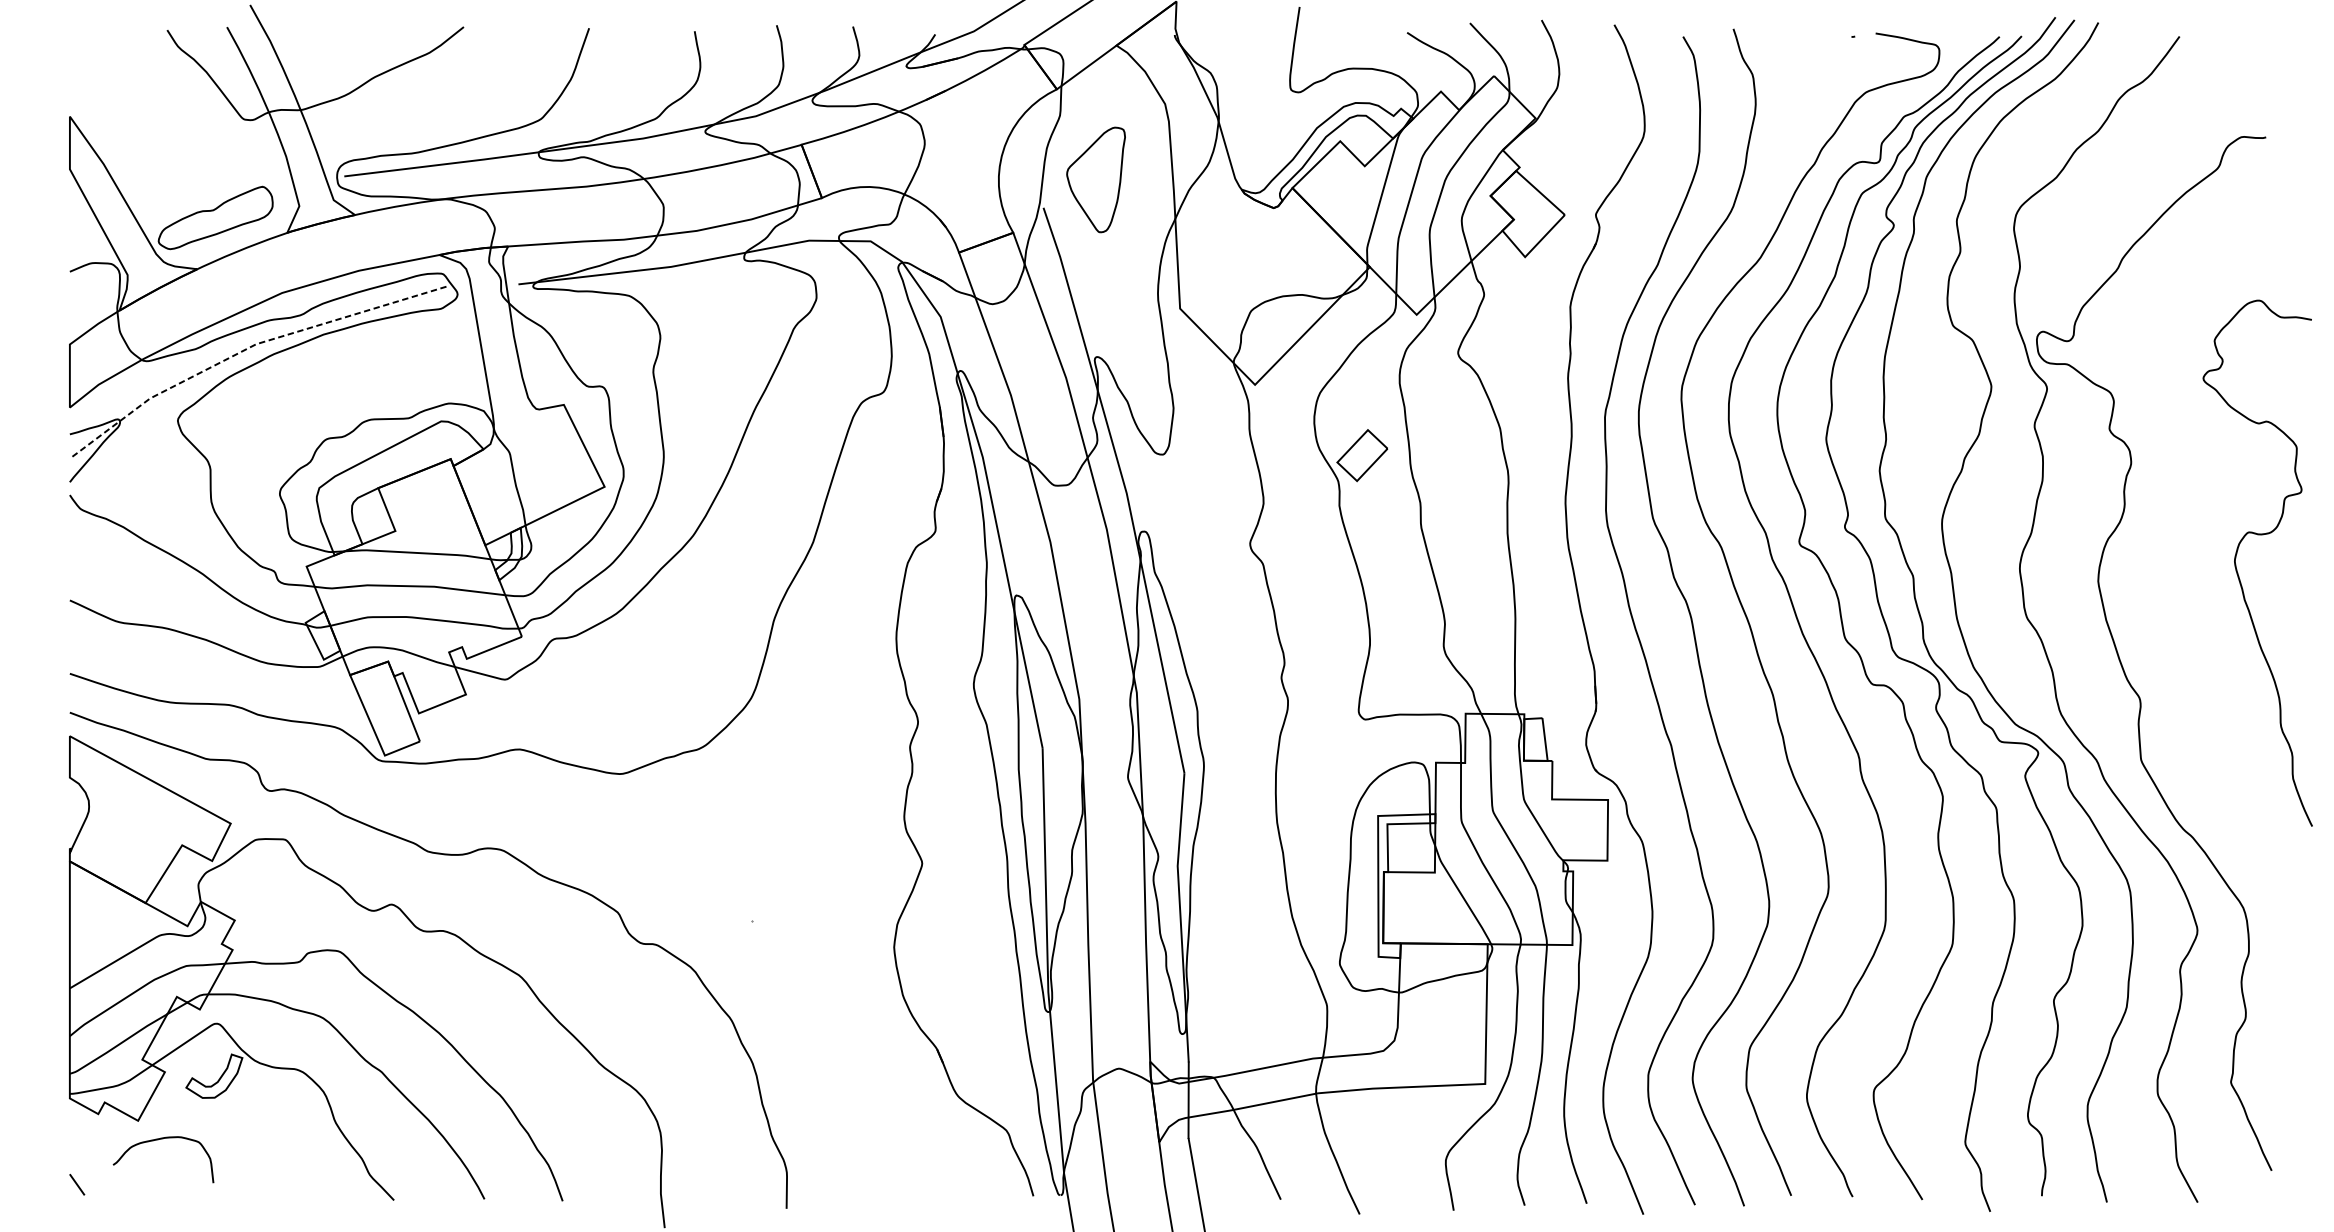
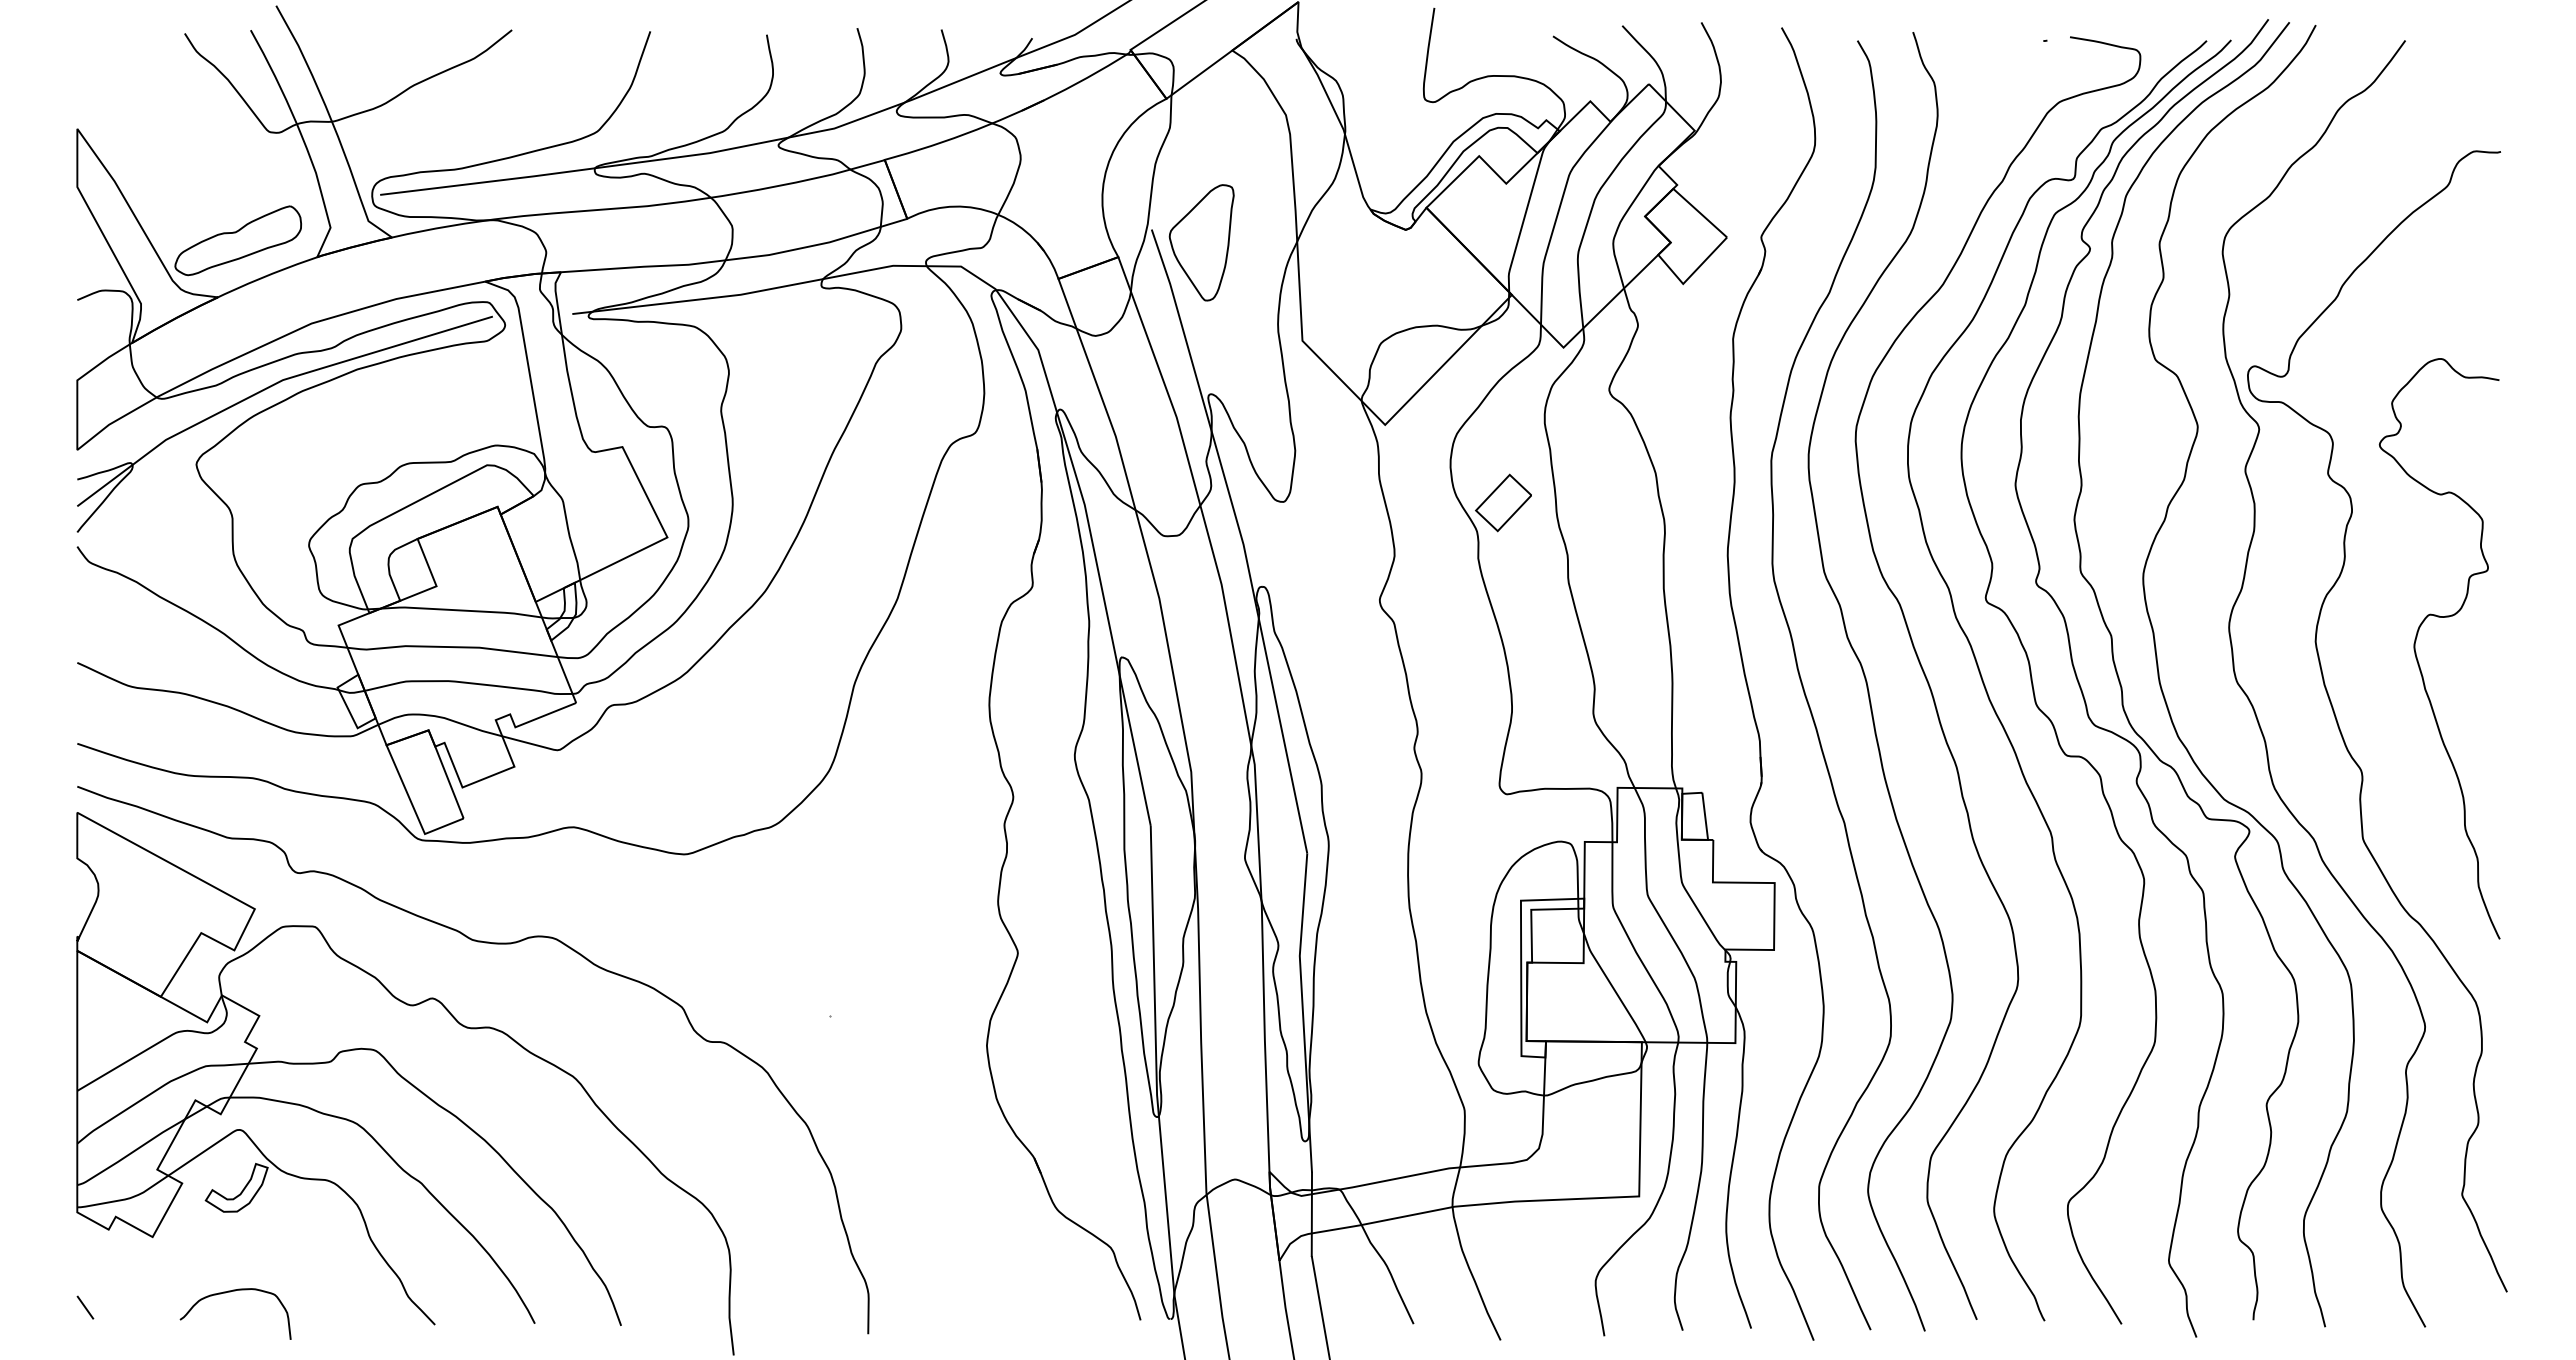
part: (1095, 179) -> (1201, 242), moved
line: (246, 349) -> (272, 385), dashed -> solid
curve: (2236, 566) -> (2416, 652), moved
curve: (158, 1140) -> (230, 1292), moved

